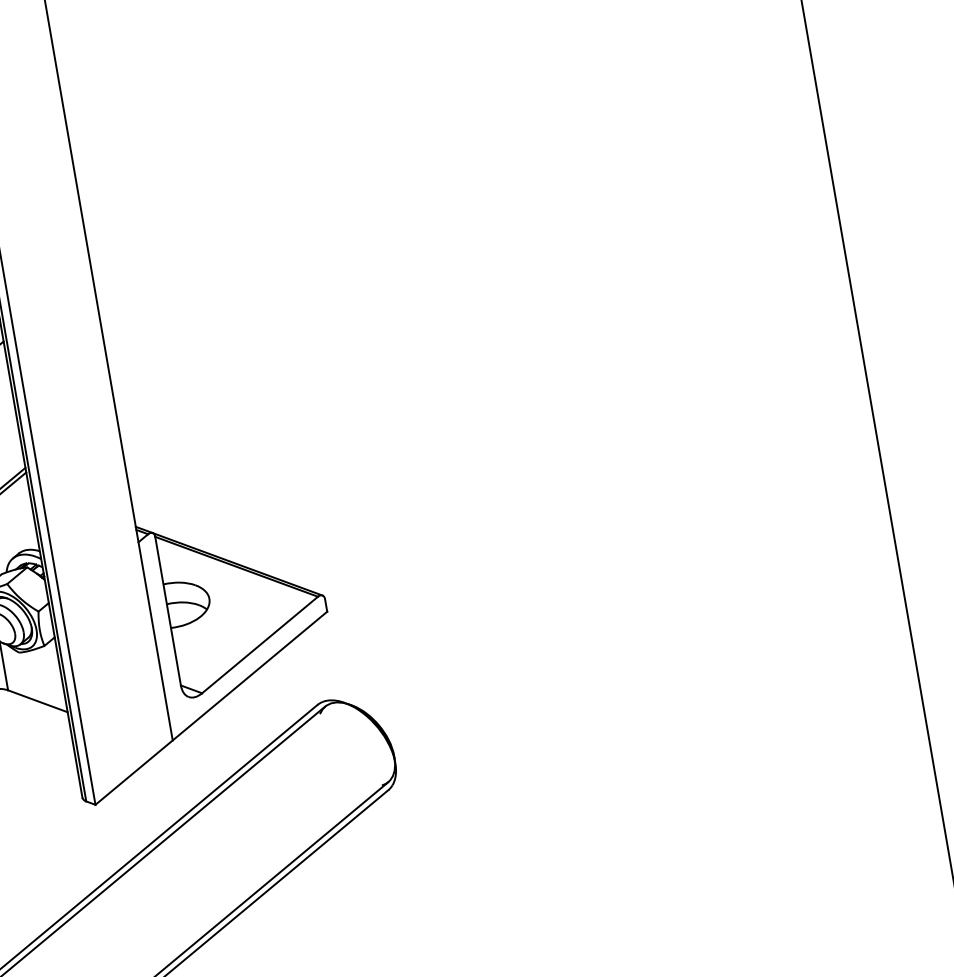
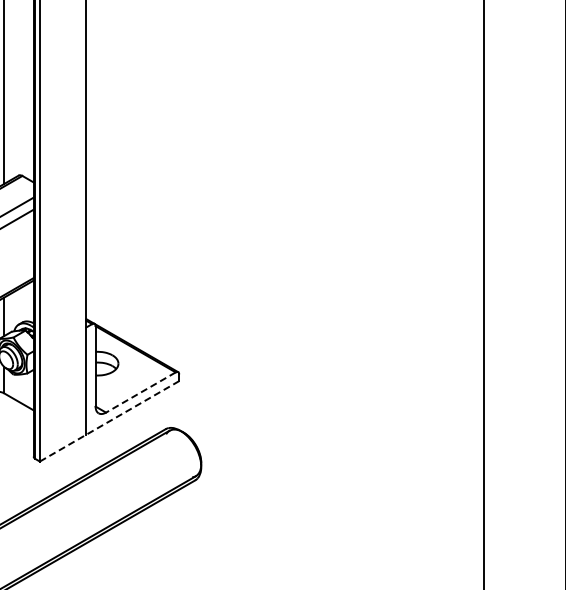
line: (259, 645) -> (140, 392), solid -> dashed
line: (211, 708) -> (109, 421), solid -> dashed

